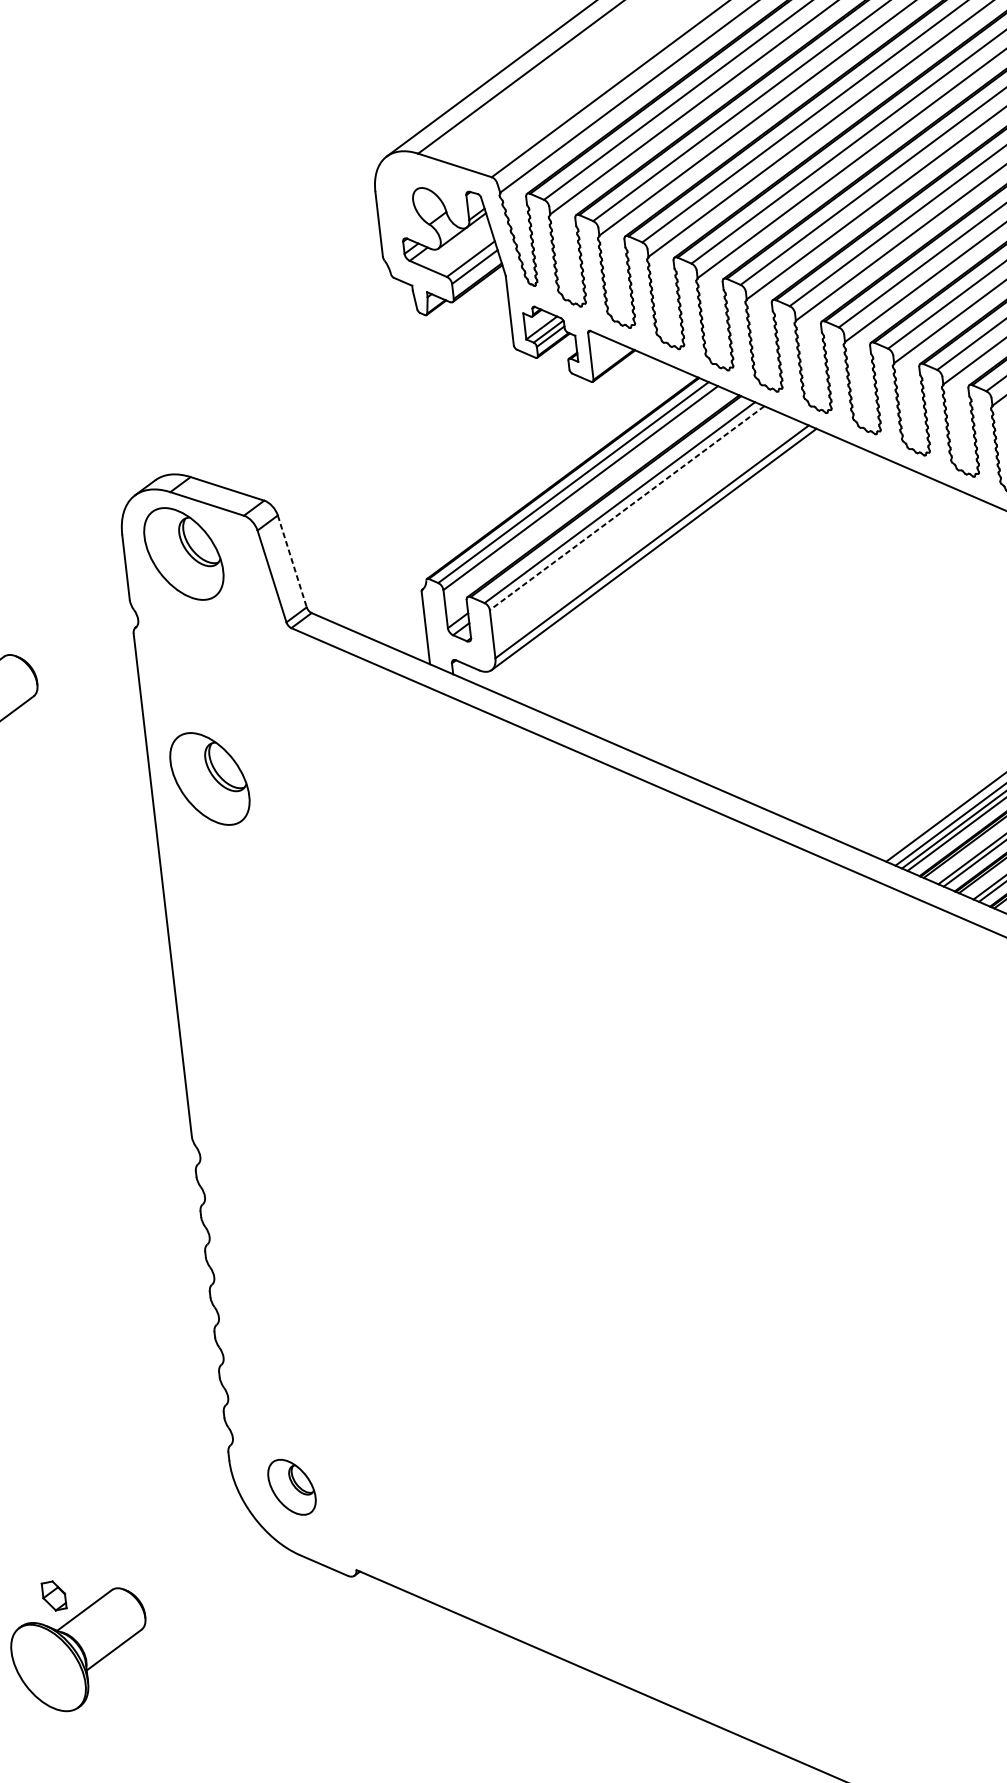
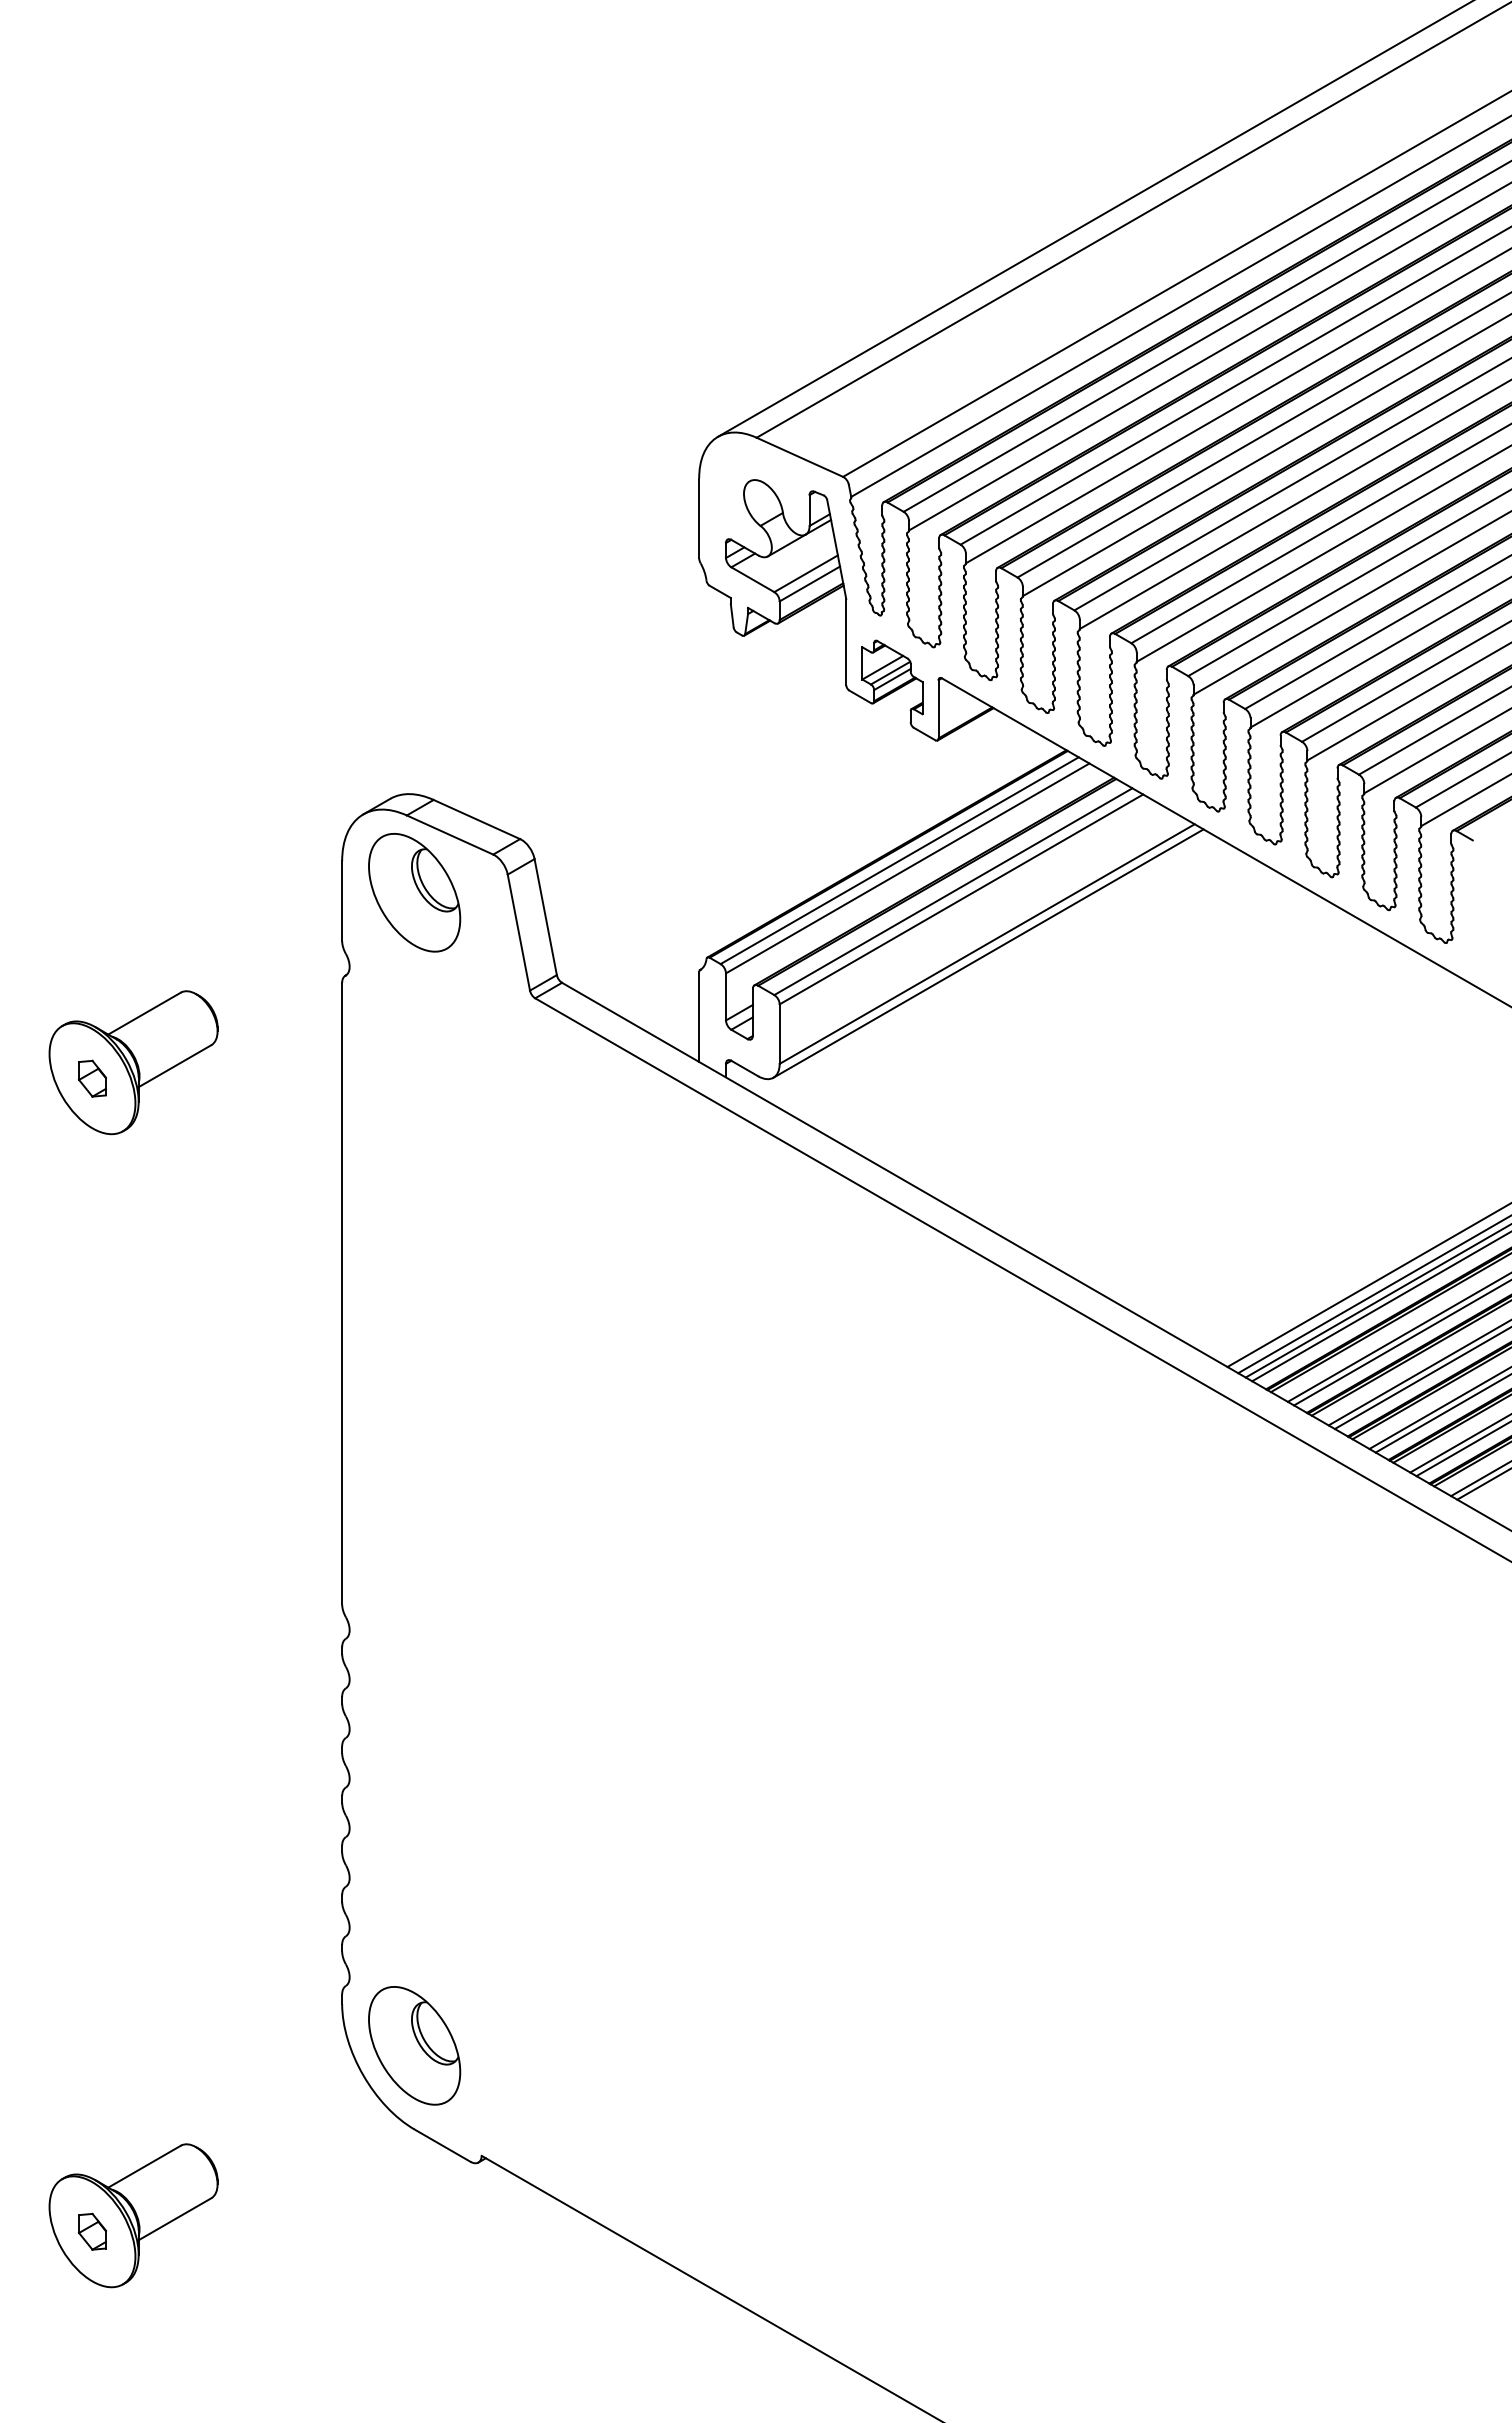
line: (627, 508) -> (961, 899), dashed -> solid
line: (292, 561) -> (545, 917), dashed -> solid
part: (209, 778) -> (414, 1170), removed
part: (291, 1487) -> (414, 2045), size x1.67
part: (54, 1595) -> (92, 2231), moved

